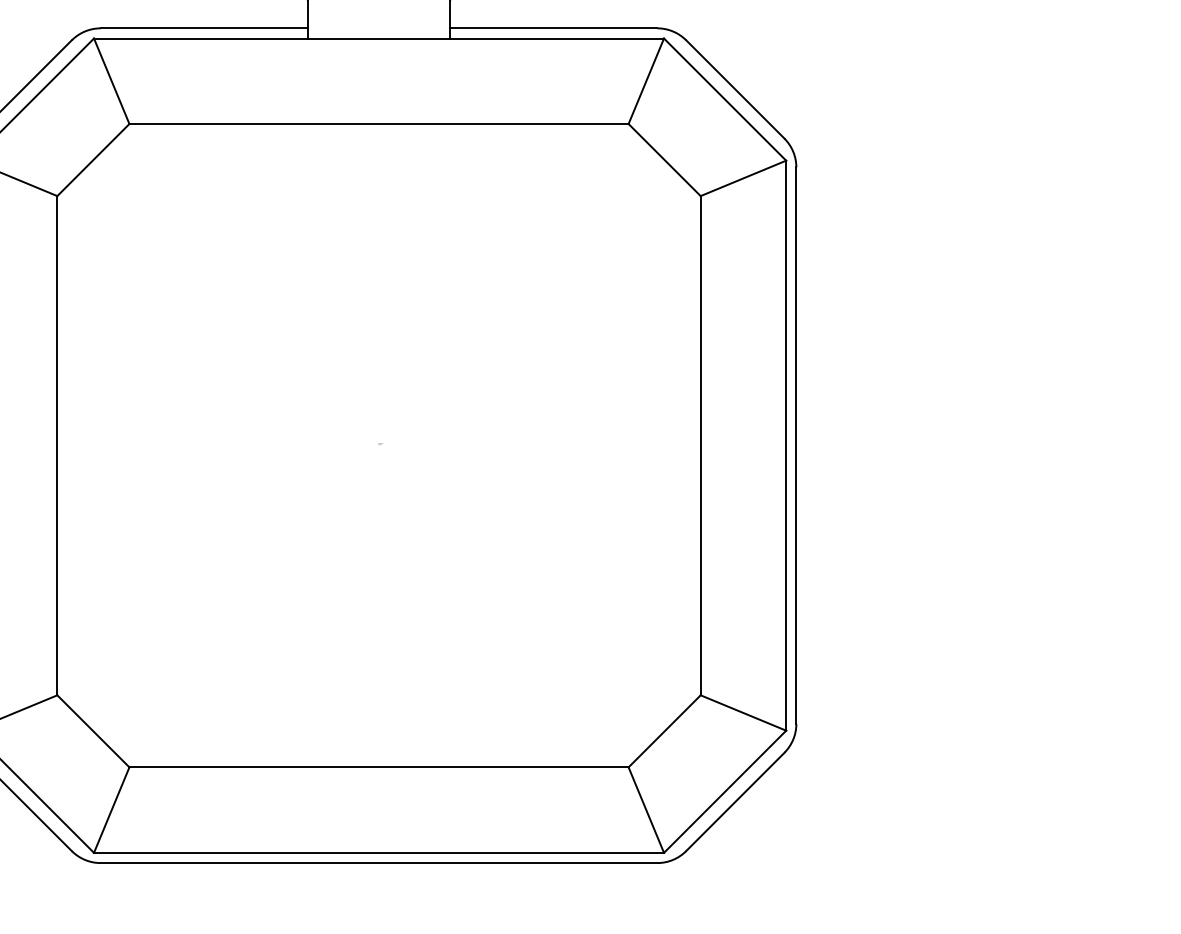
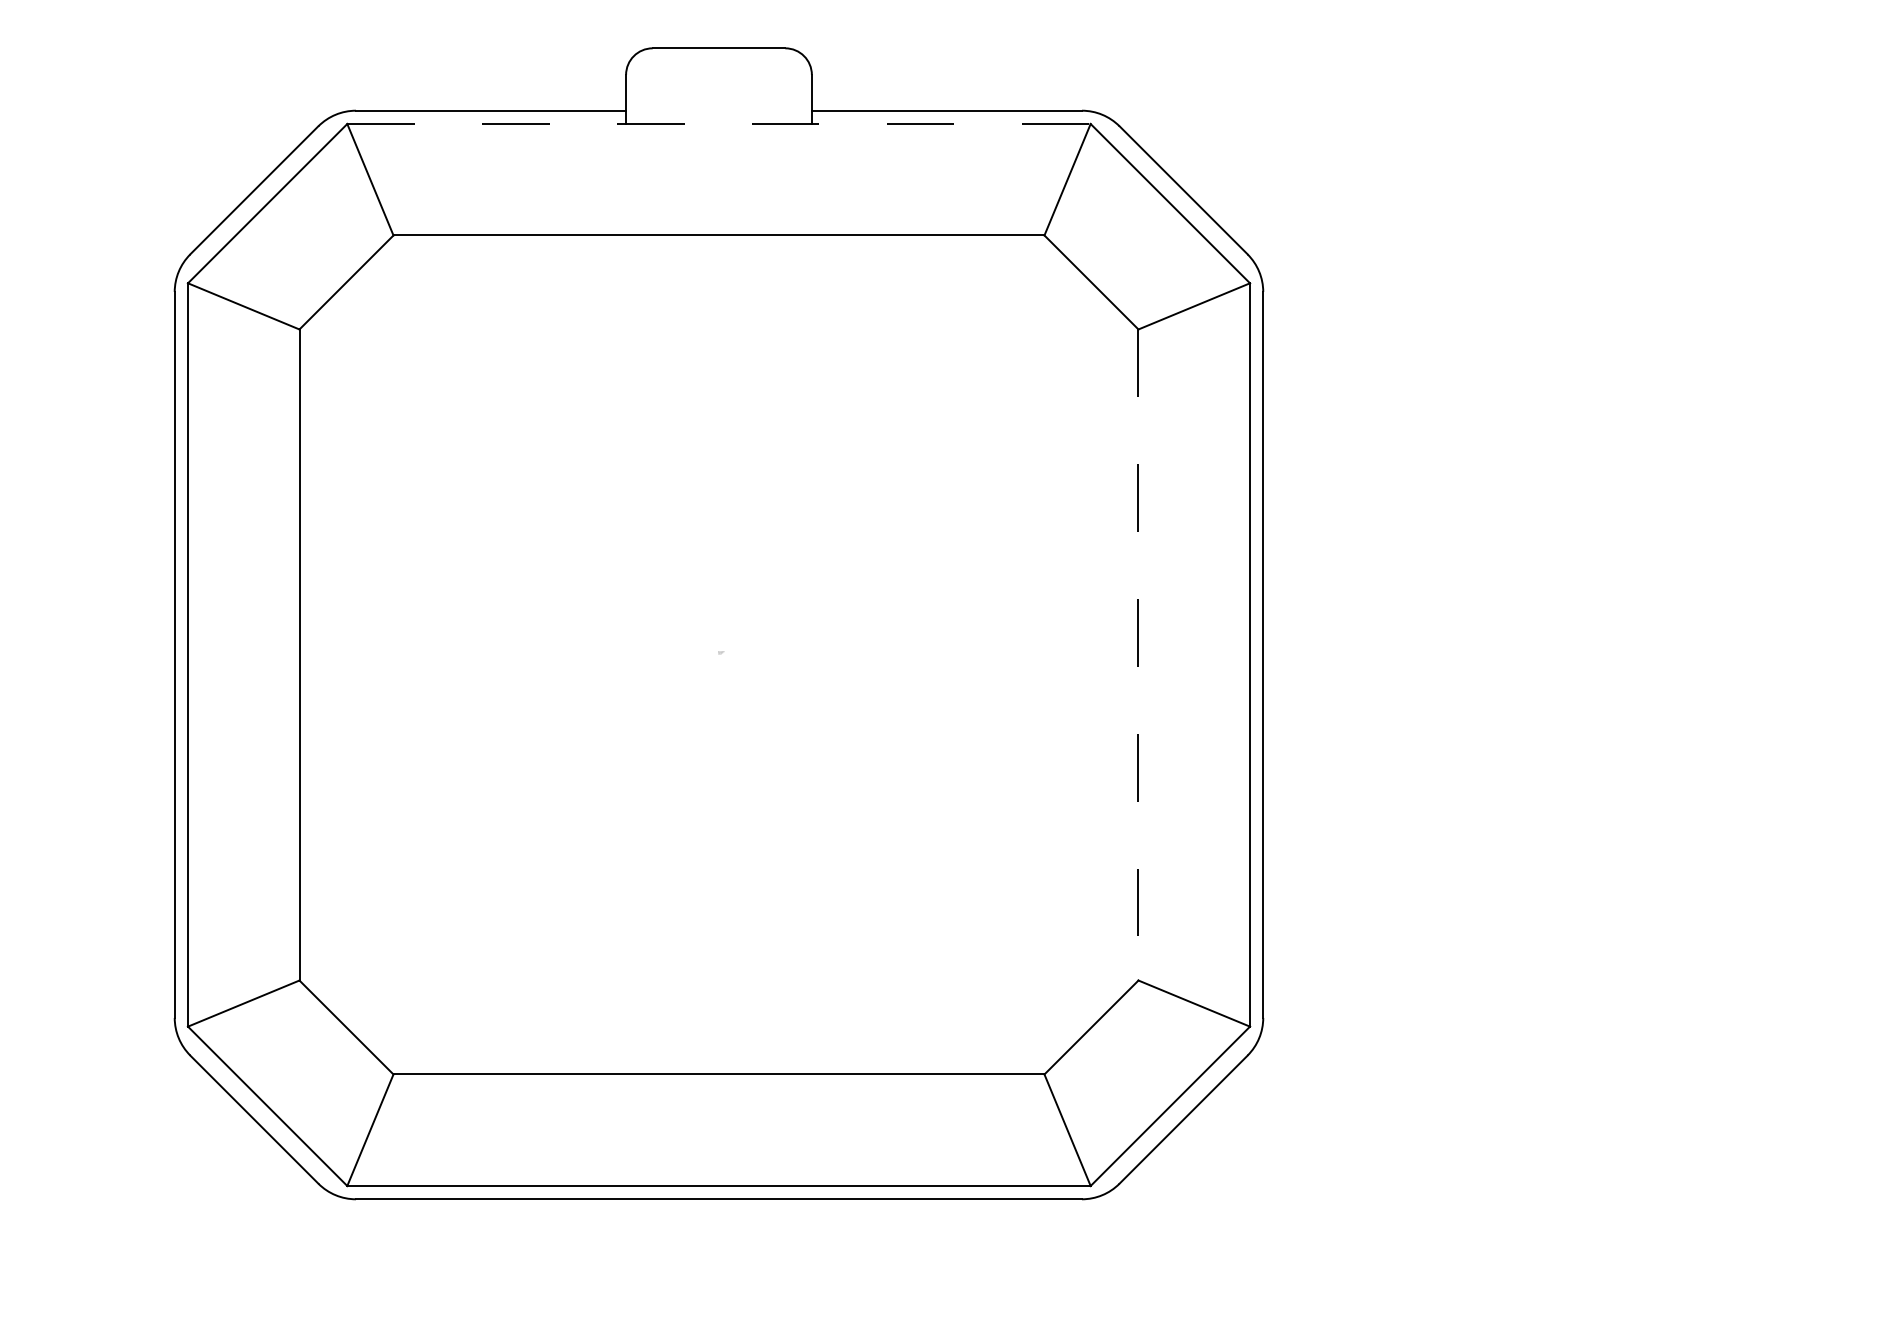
line: (378, 38) -> (718, 124), solid -> dashed
line: (700, 446) -> (1138, 655), solid -> dashed

